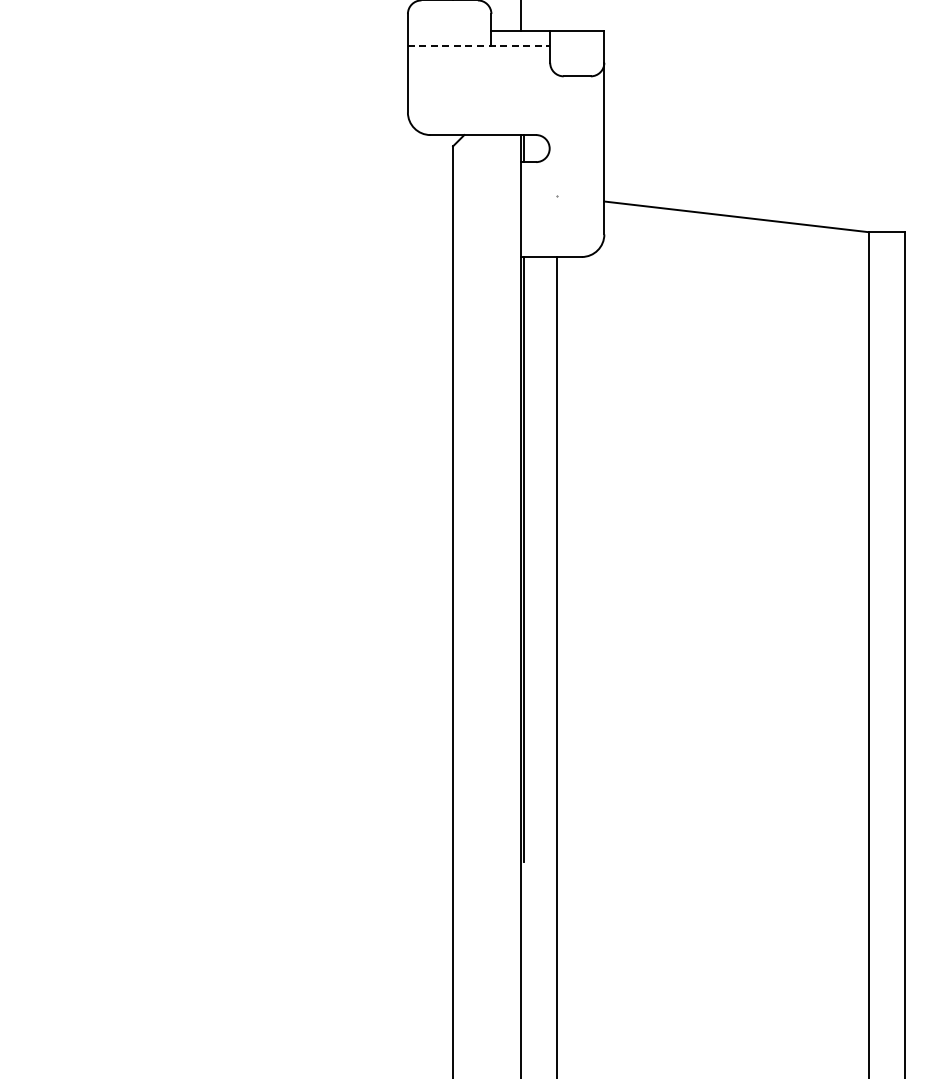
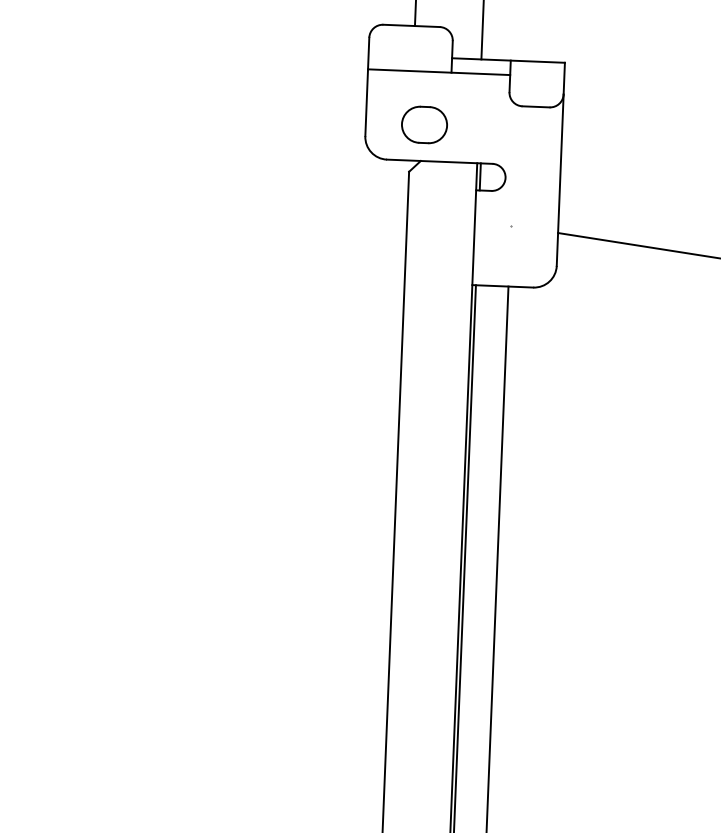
line: (479, 45) -> (439, 72), dashed -> solid
part: (466, 98) -> (424, 124), added

